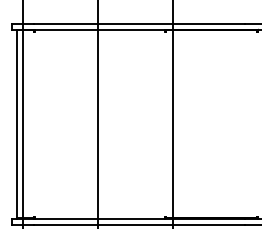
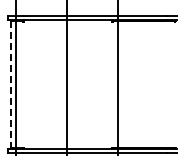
line: (17, 124) -> (11, 84), solid -> dashed

